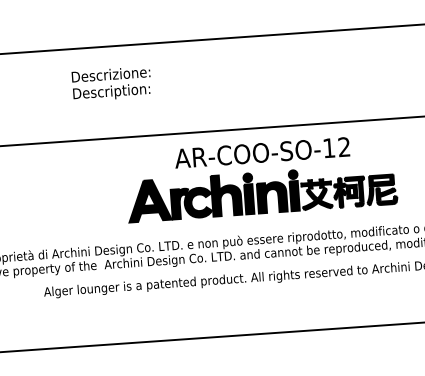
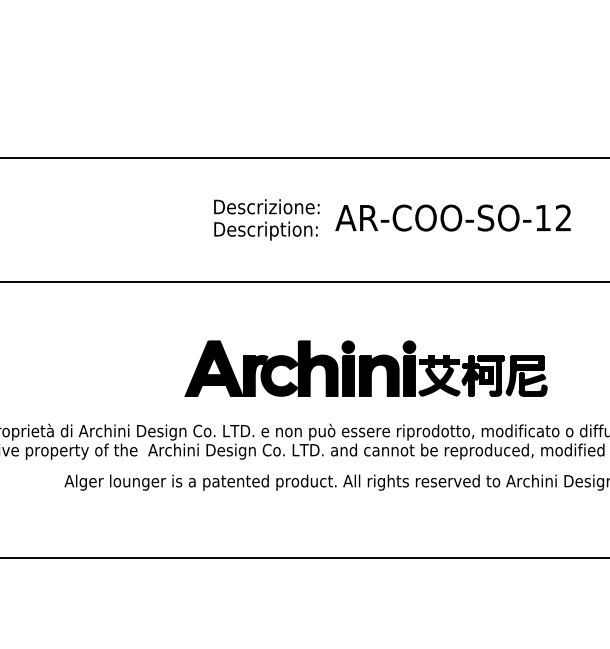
text: (111, 83) -> (266, 219), moved
text: (261, 152) -> (452, 217), moved

